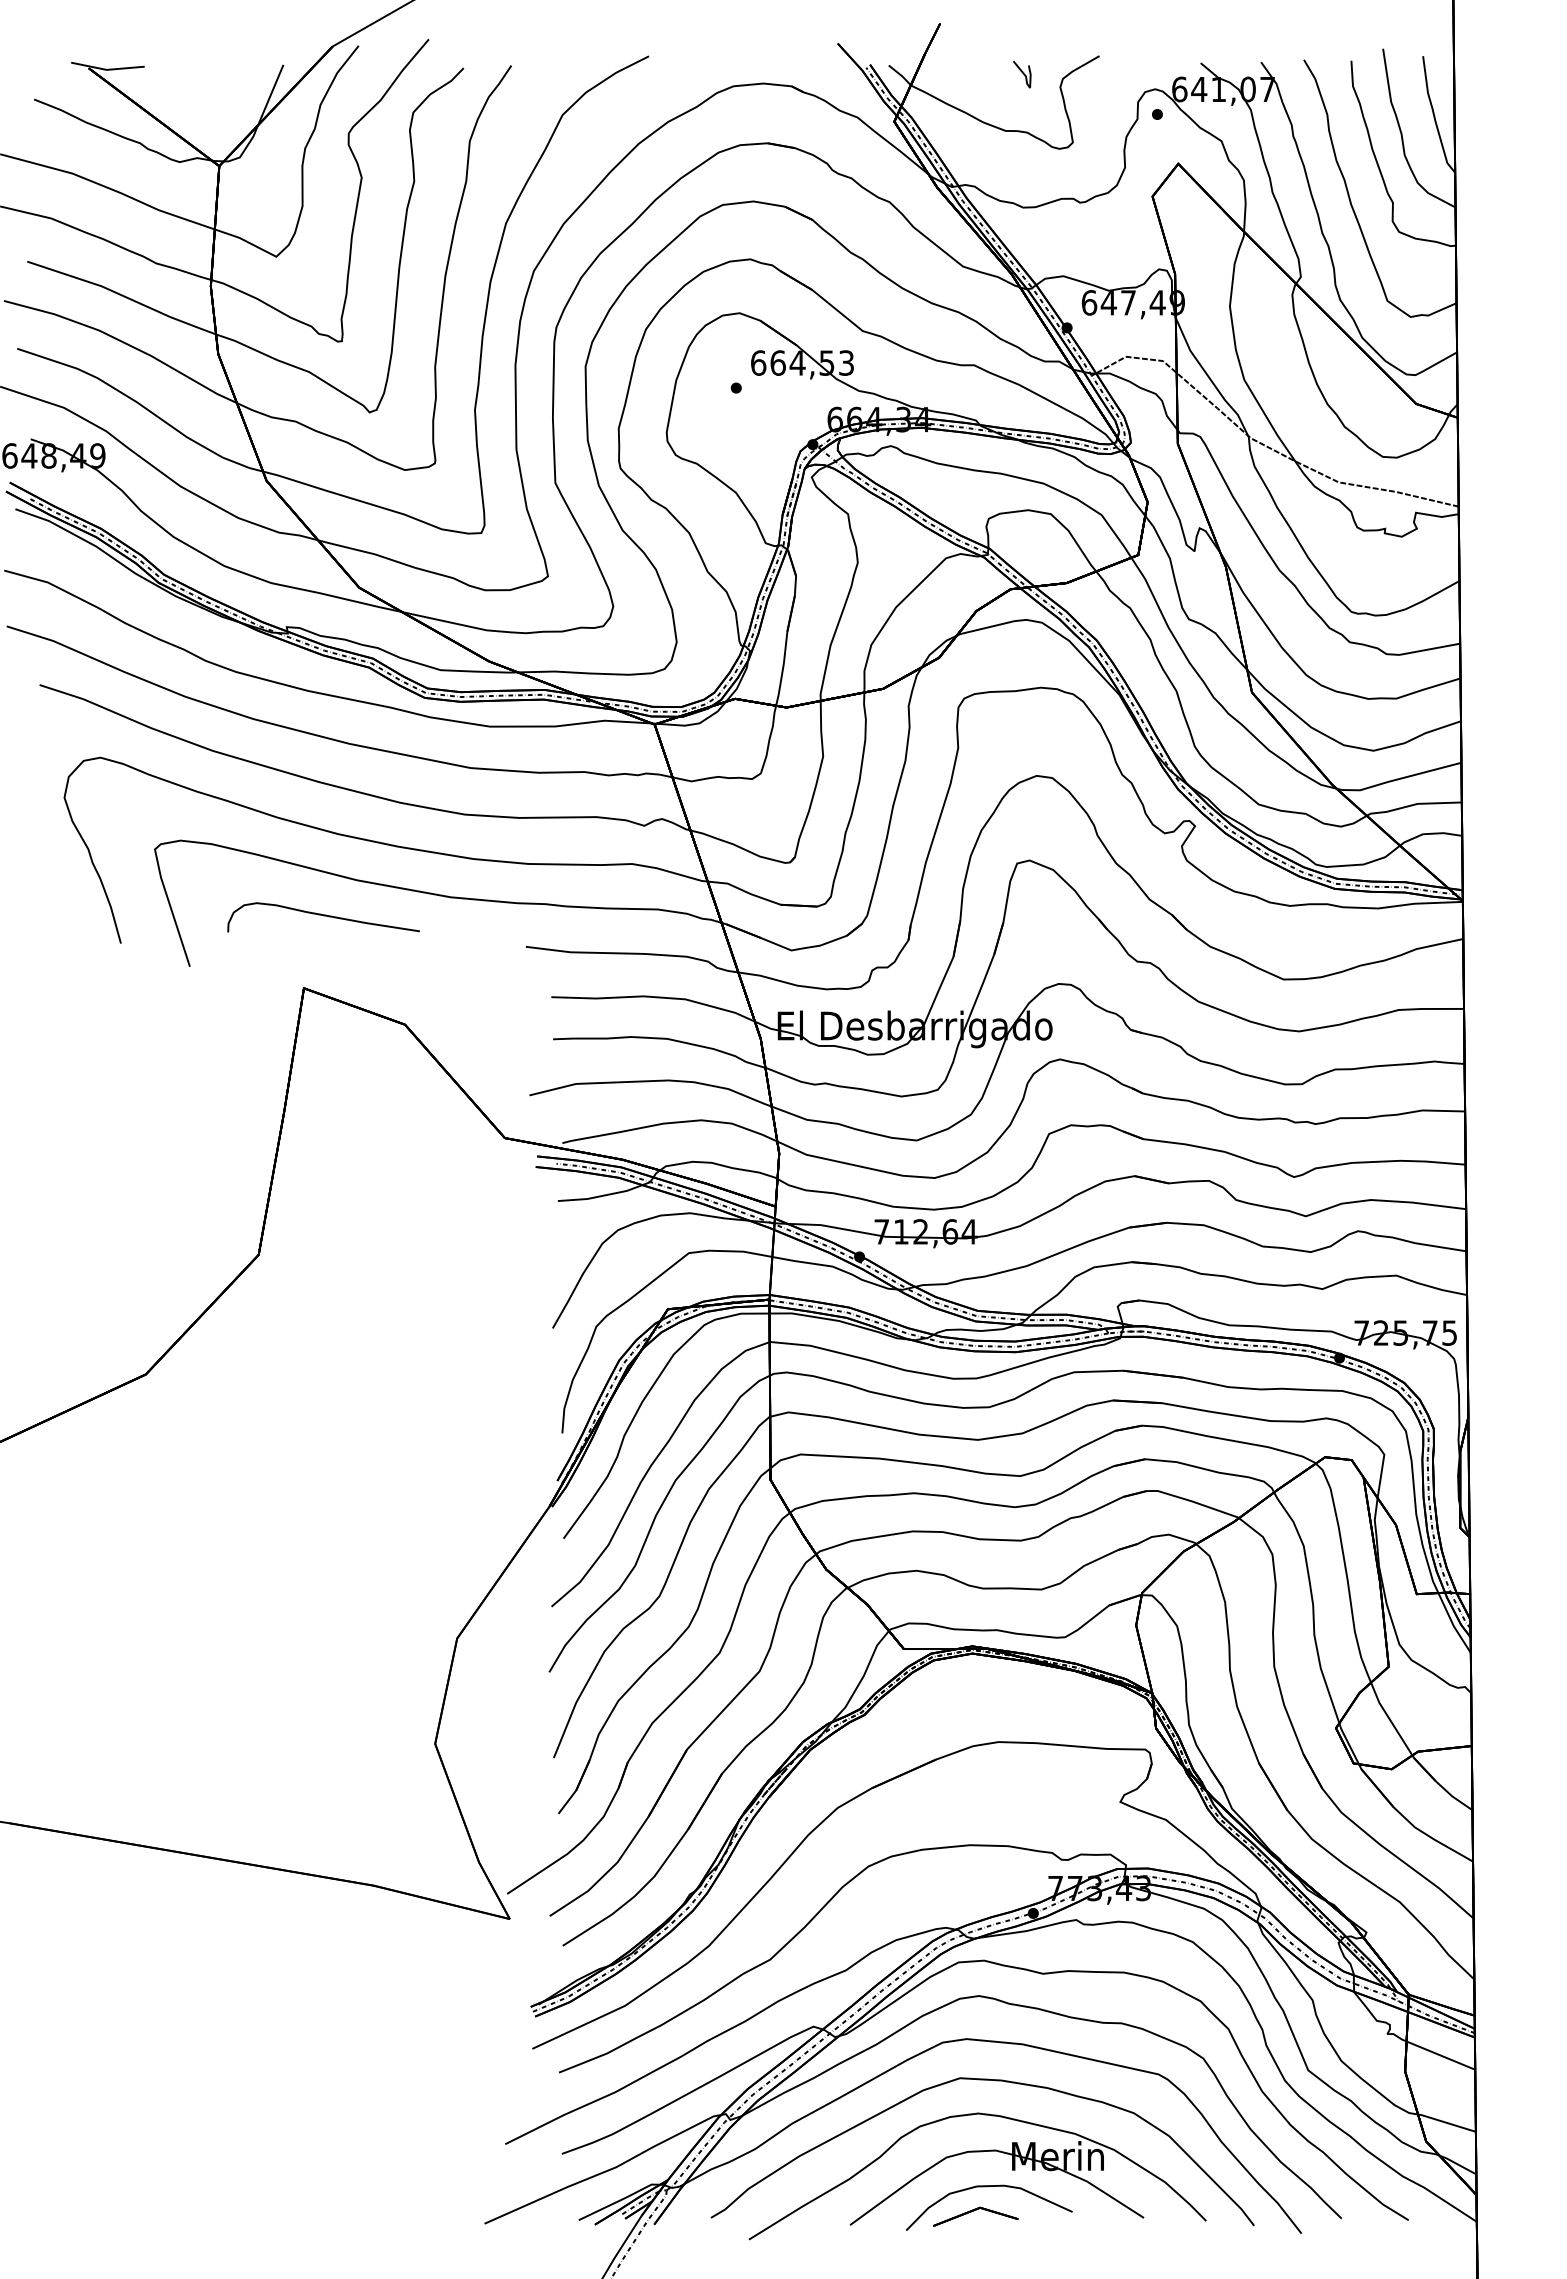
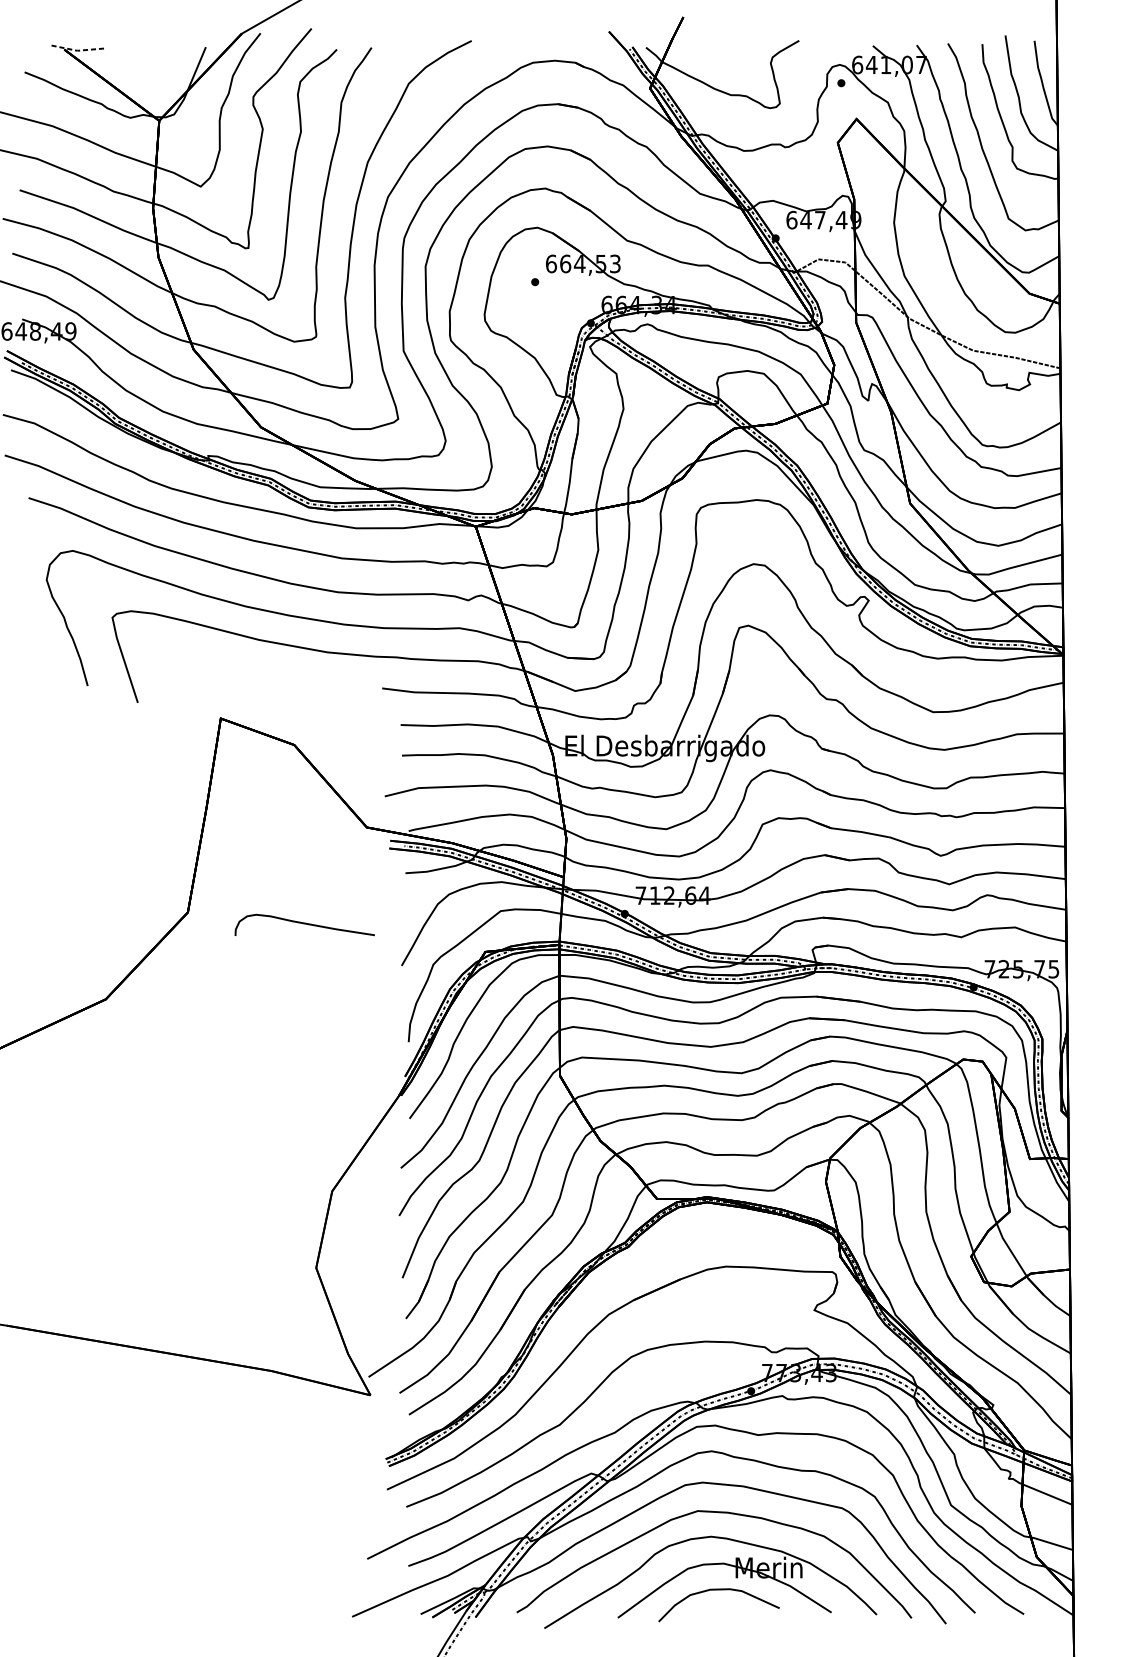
line: (107, 69) -> (77, 50), solid -> dashed
curve: (1022, 73) -> (743, 53), removed
curve: (323, 916) -> (304, 924), moved
part: (975, 2216) -> (709, 1611), removed

